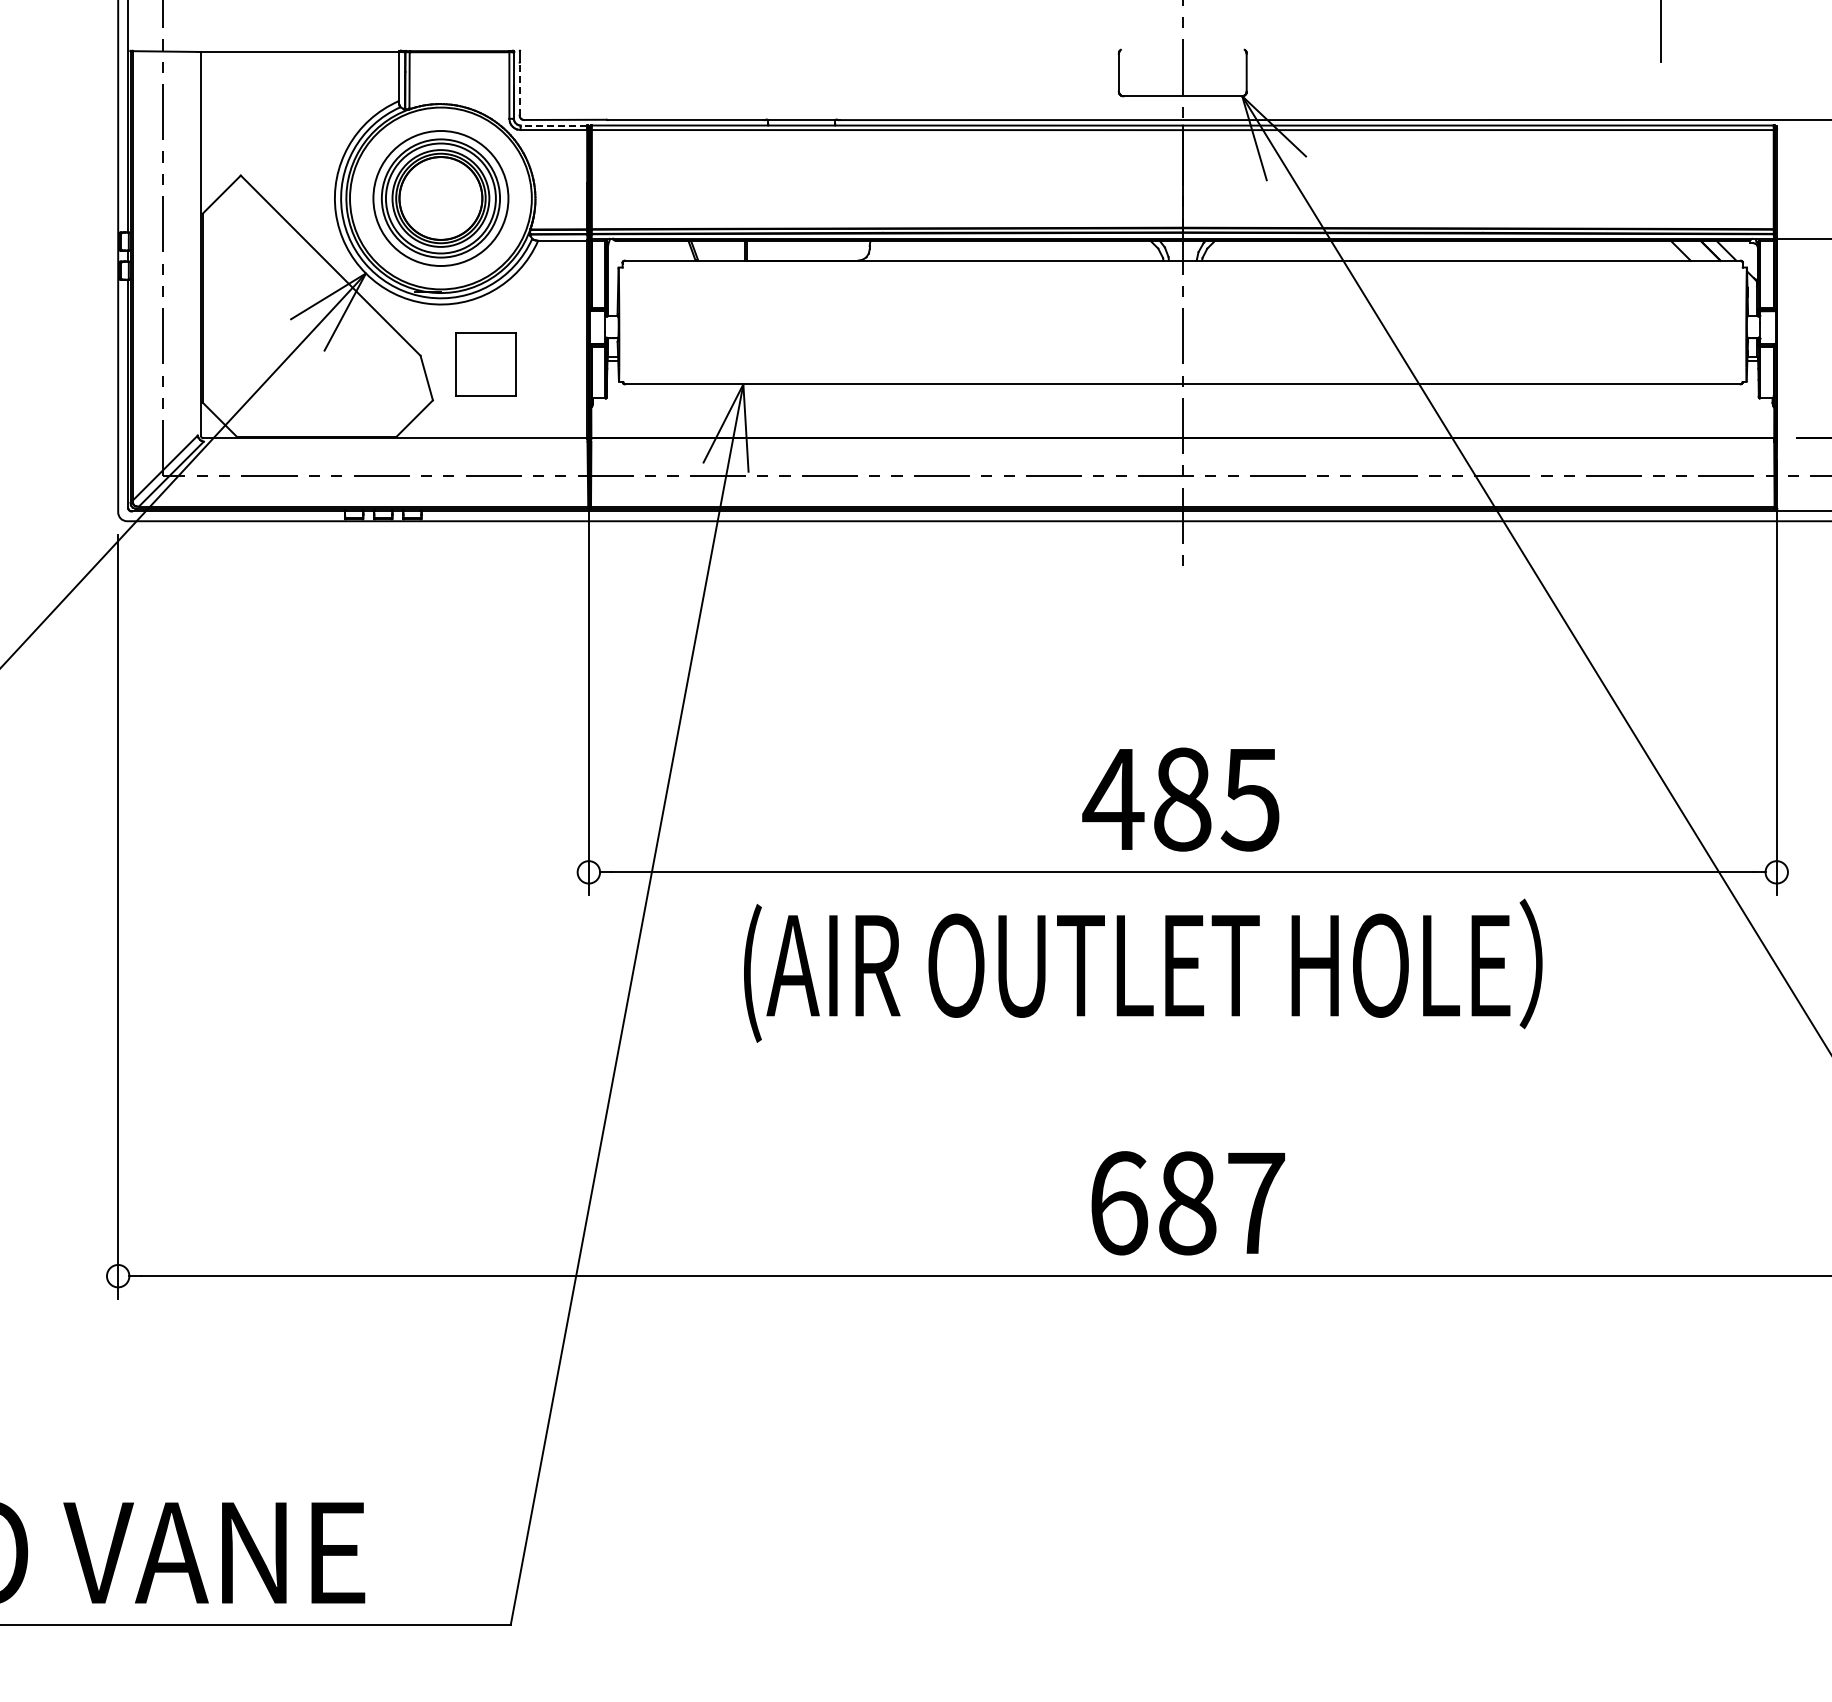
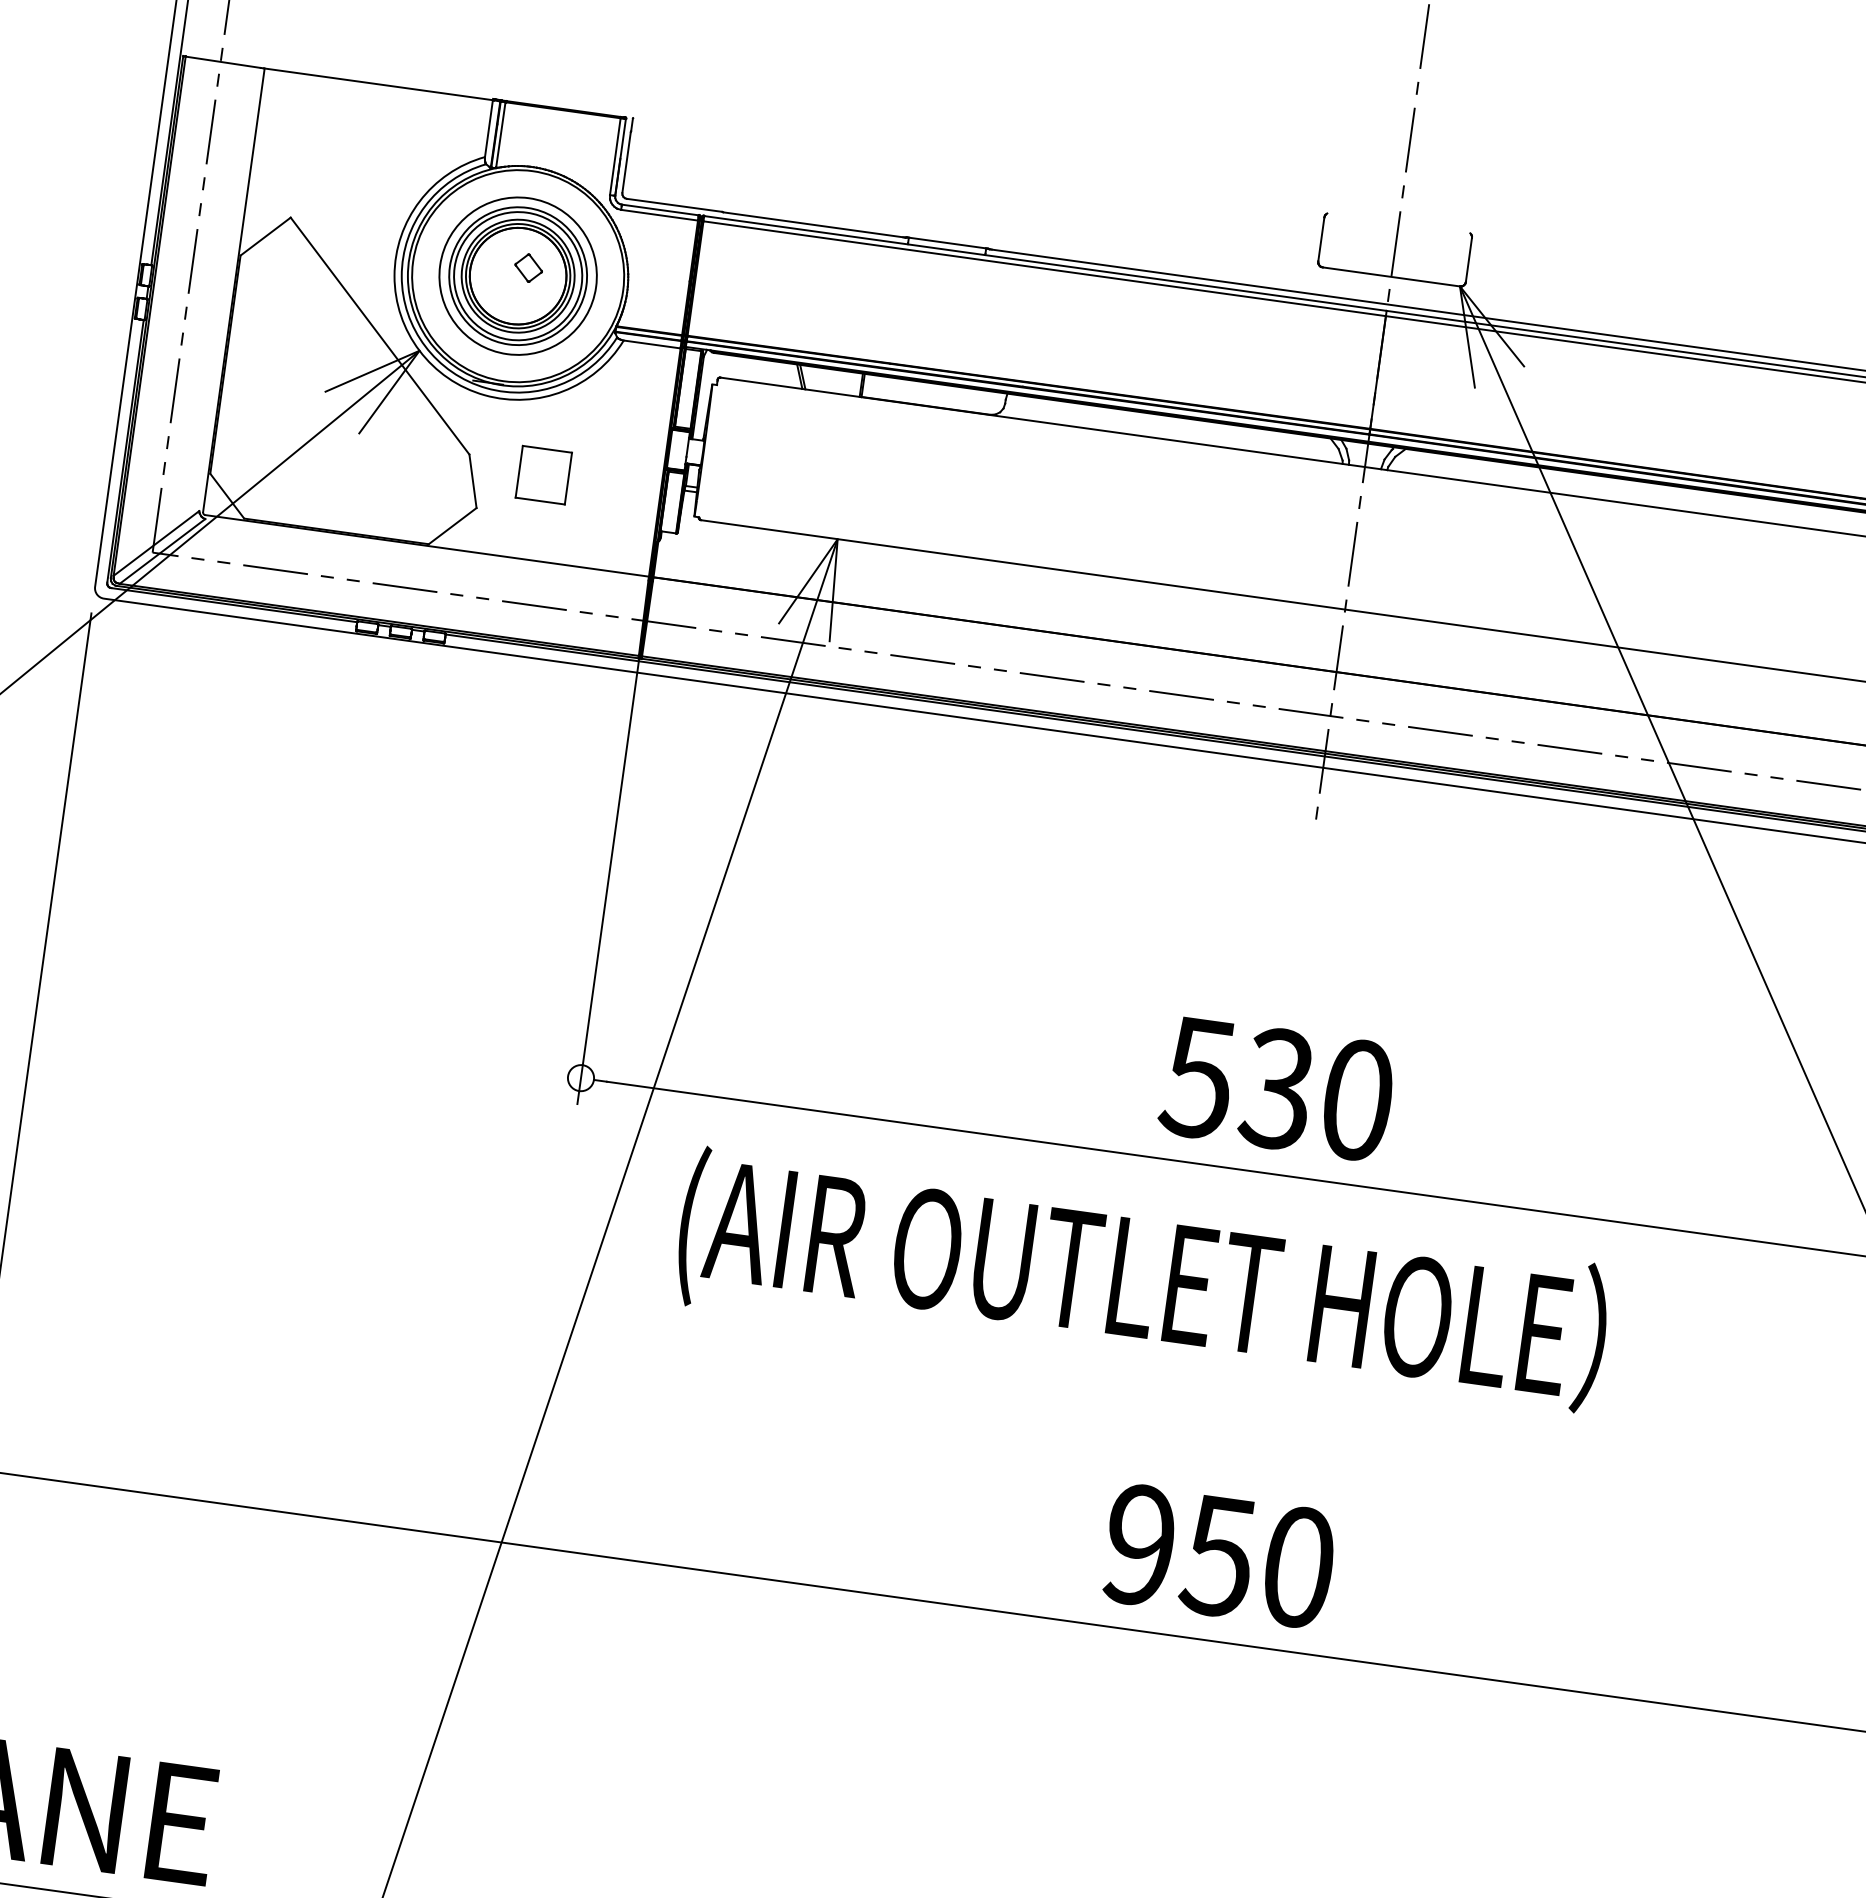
line: (519, 88) -> (626, 161), dashed -> solid
line: (553, 125) -> (659, 209), dashed -> solid
part: (448, 190) -> (528, 268), added
part: (486, 364) -> (544, 475), size x0.71
text: (1180, 799) -> (1275, 1088), 485 -> 530
text: (1143, 970) -> (1142, 1284), moved
text: (1187, 1203) -> (1219, 1556), 687 -> 950

